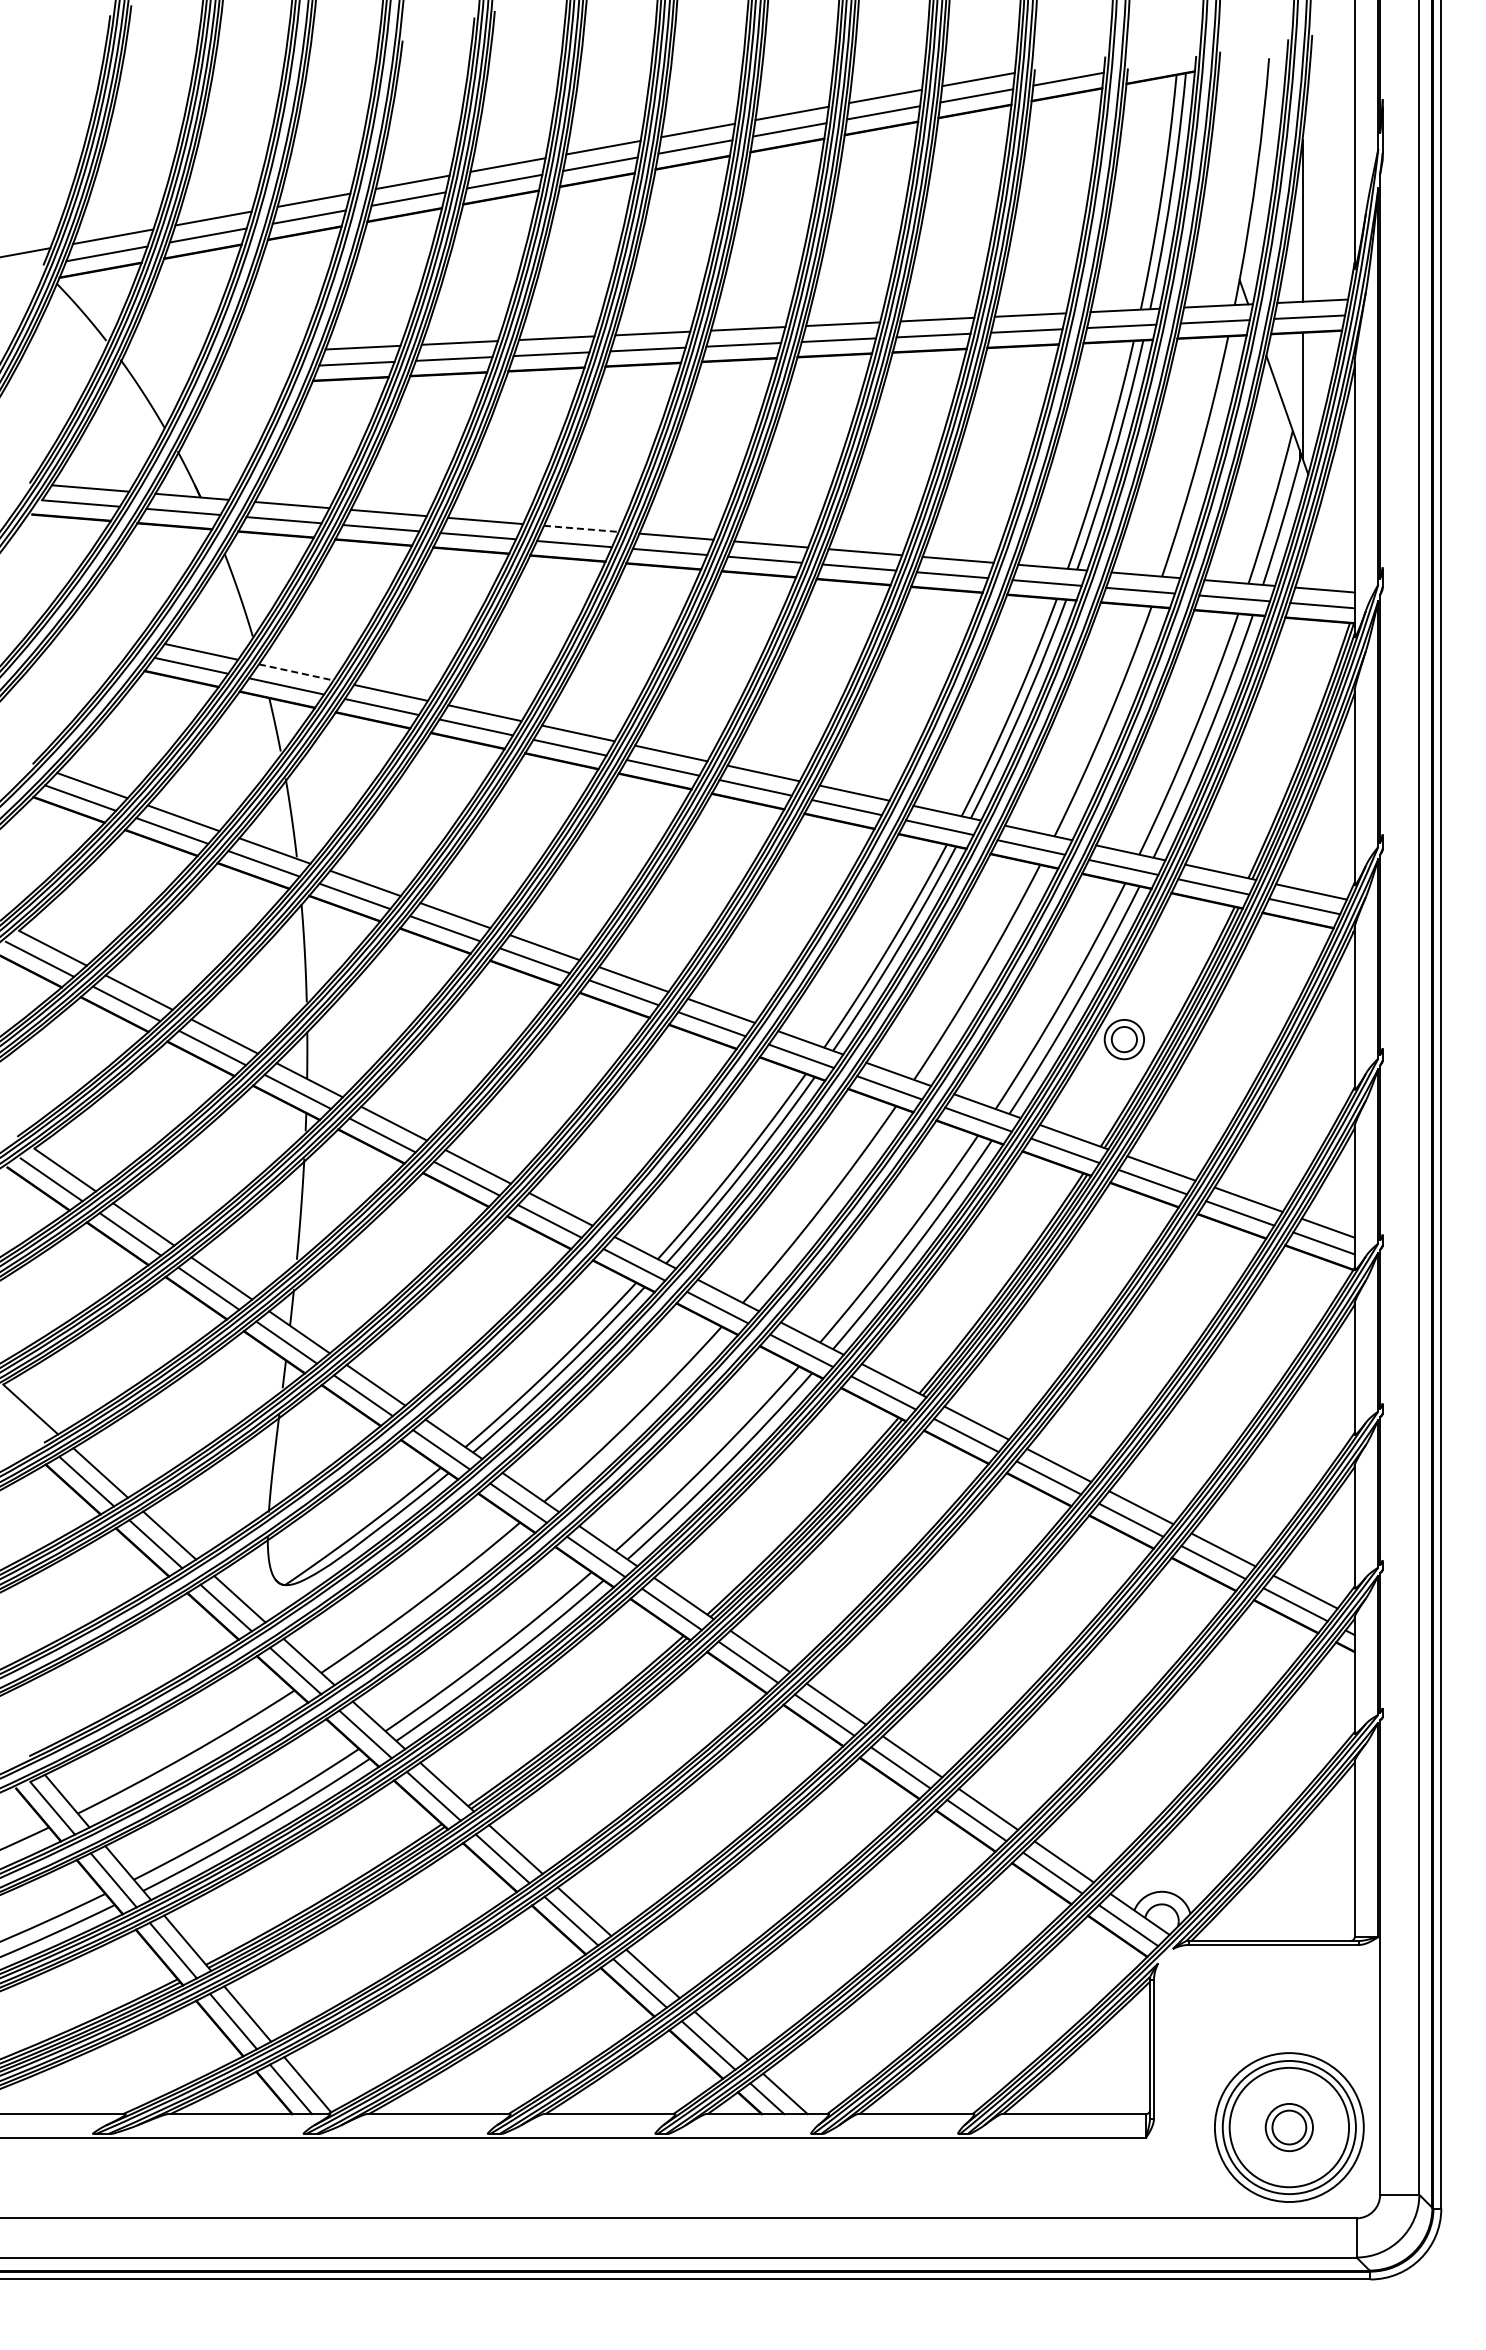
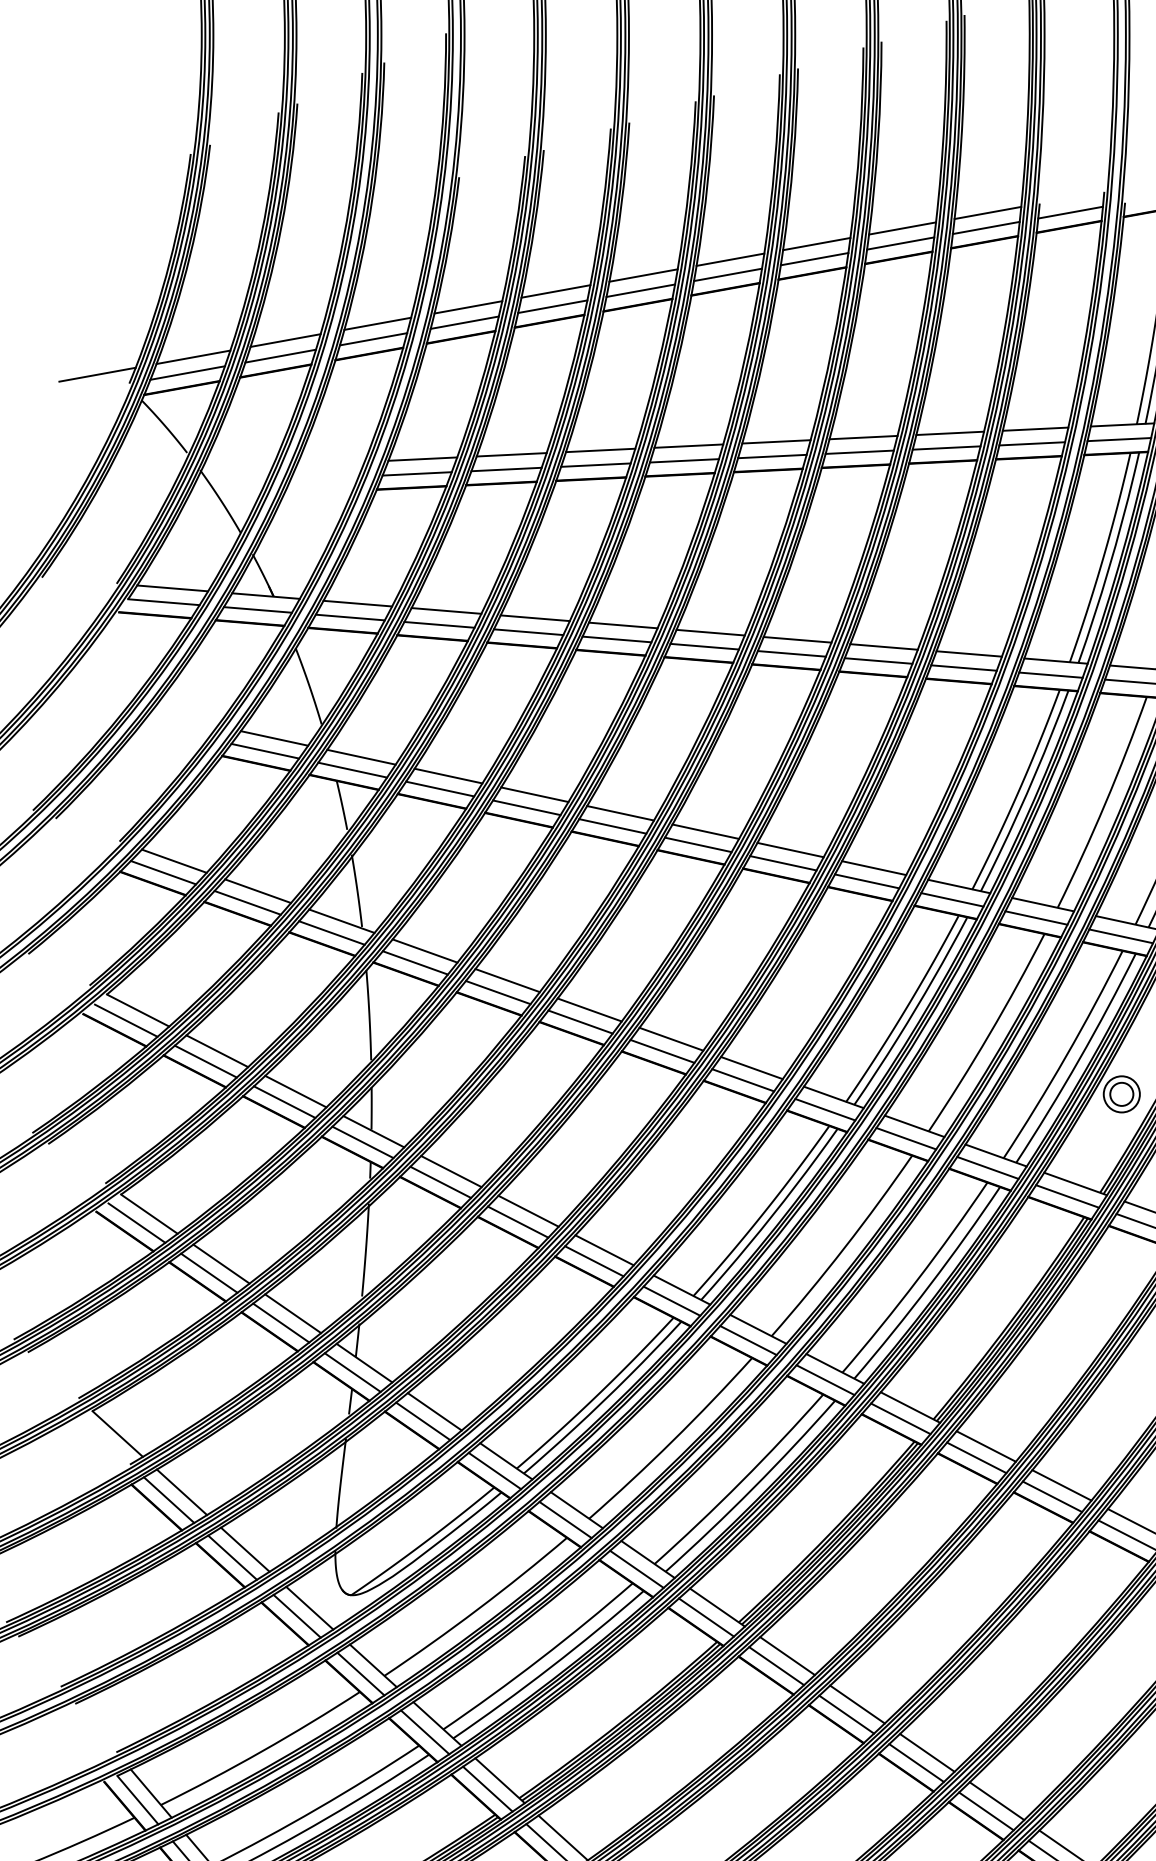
line: (581, 528) -> (623, 625), dashed -> solid
line: (296, 672) -> (361, 757), dashed -> solid

